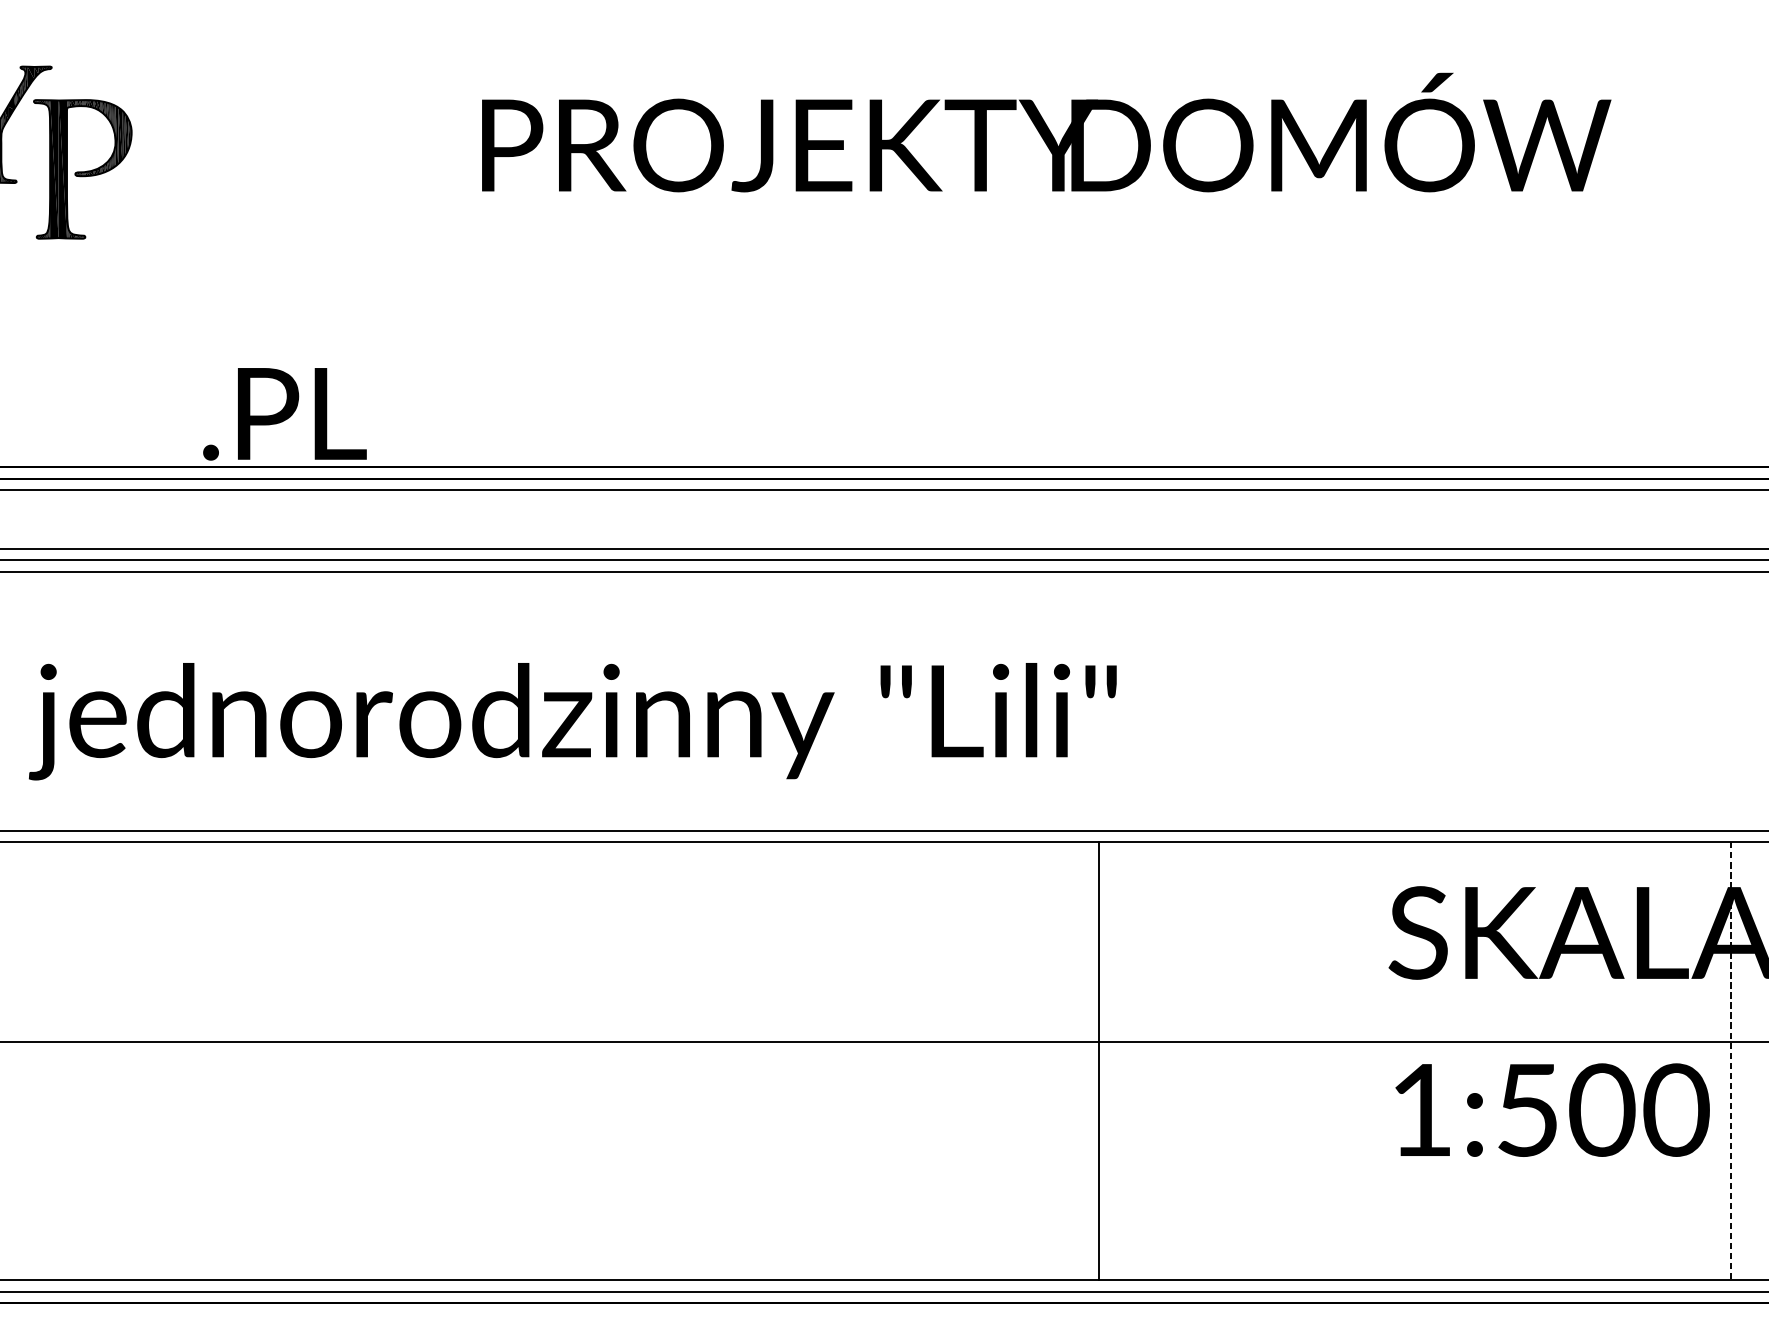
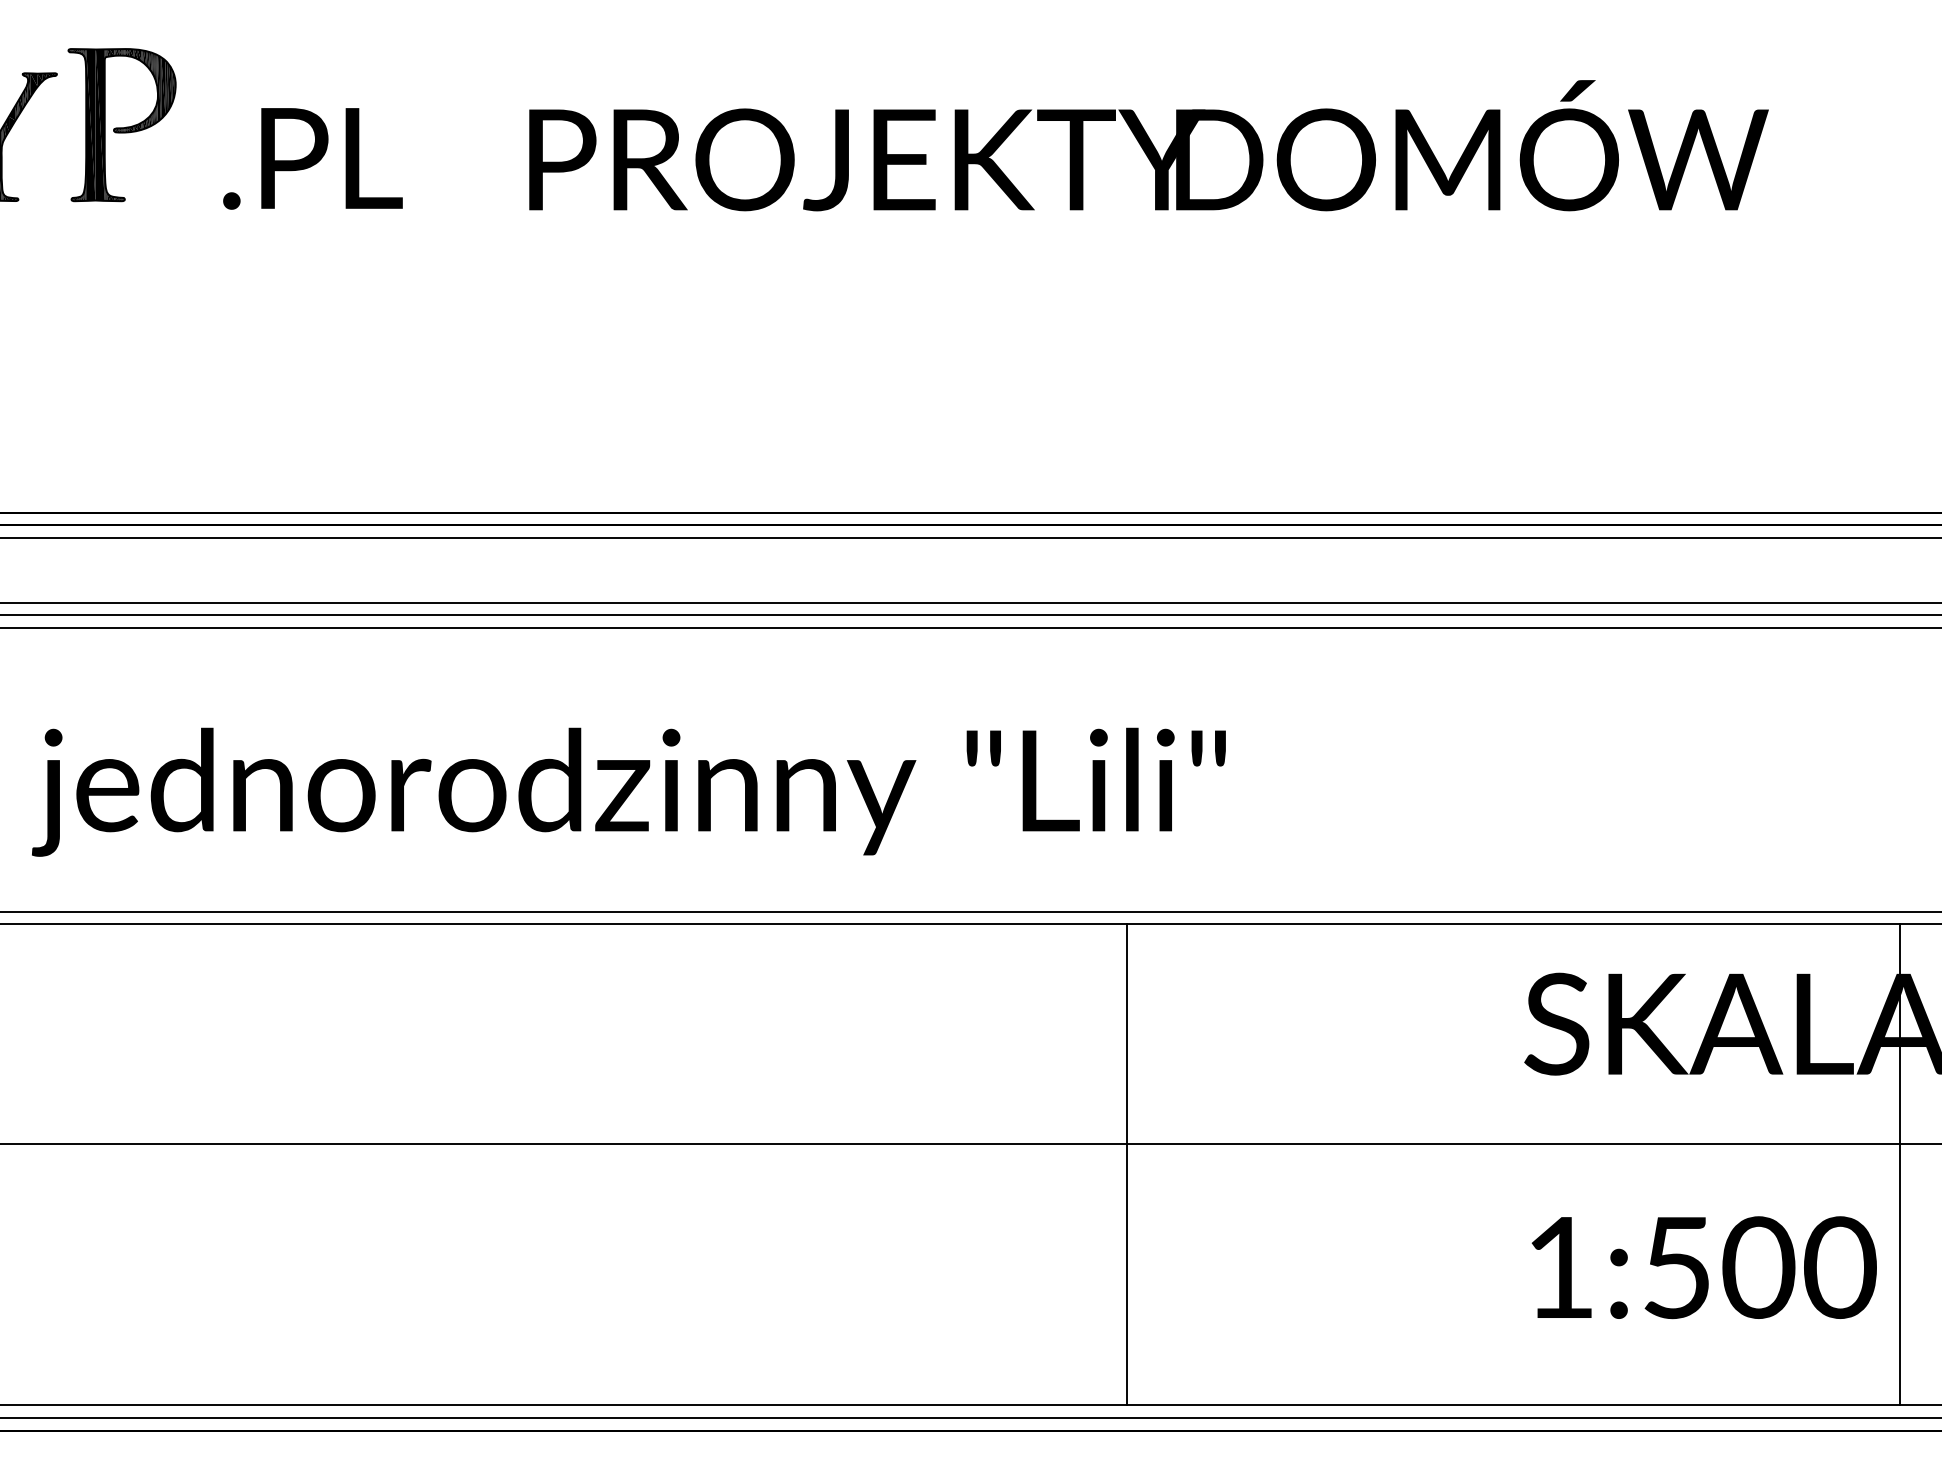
part: (82, 169) -> (121, 125), moved
text: (284, 413) -> (312, 158), moved
line: (1099, 1060) -> (1126, 1164), moved
line: (1731, 1061) -> (1900, 1165), dashed -> solid
text: (1551, 1110) -> (1703, 1267), moved

